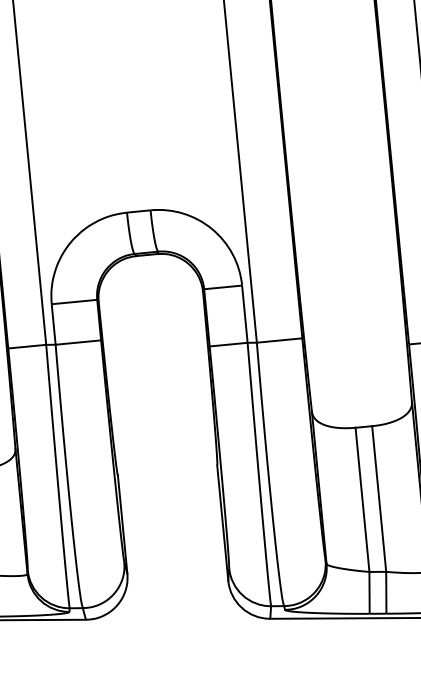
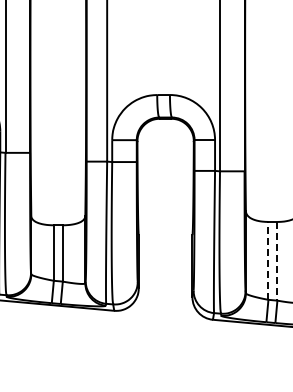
line: (362, 499) -> (268, 260), solid -> dashed
line: (379, 499) -> (277, 261), solid -> dashed

